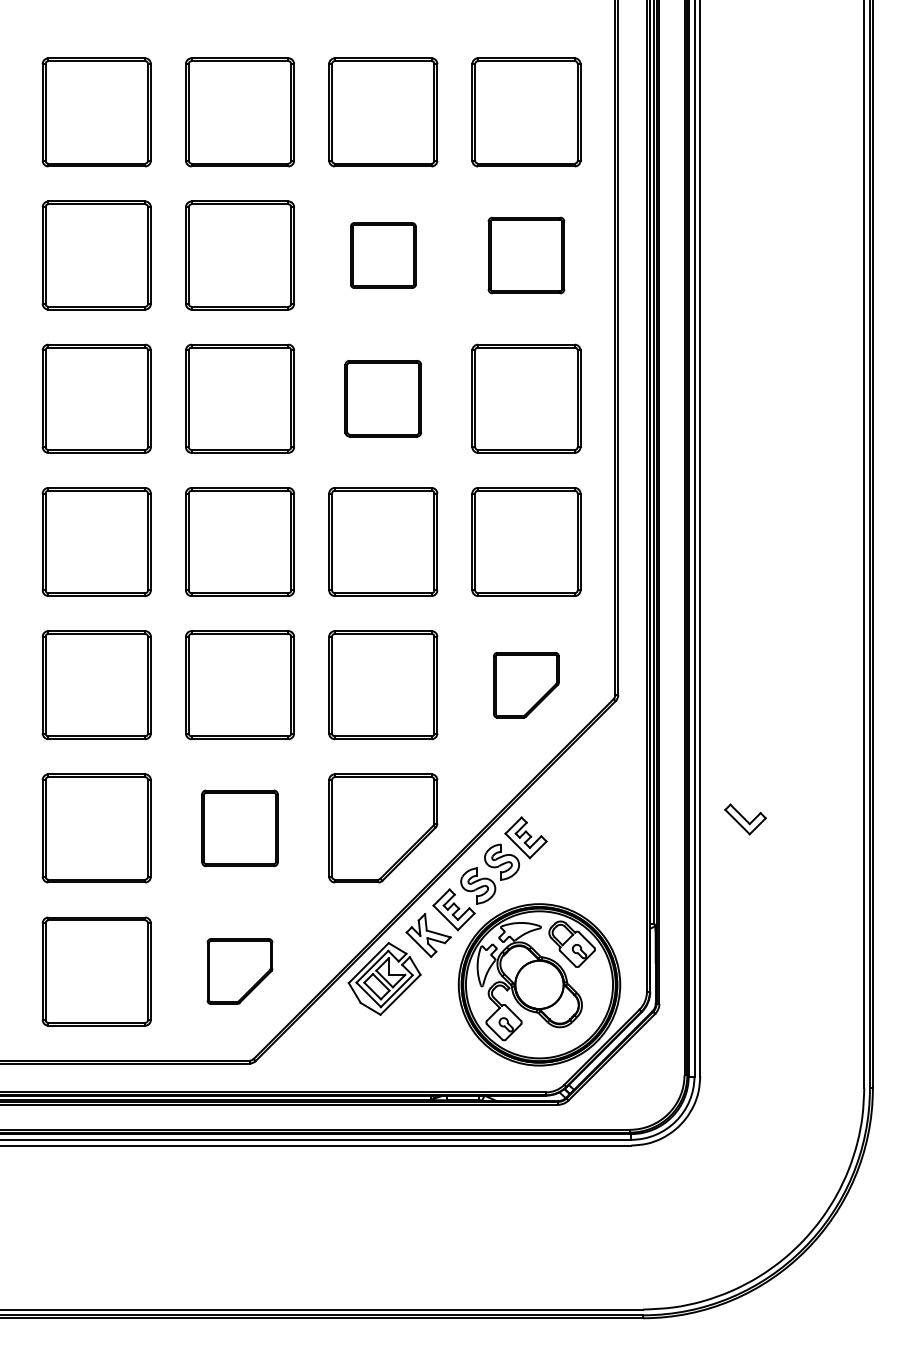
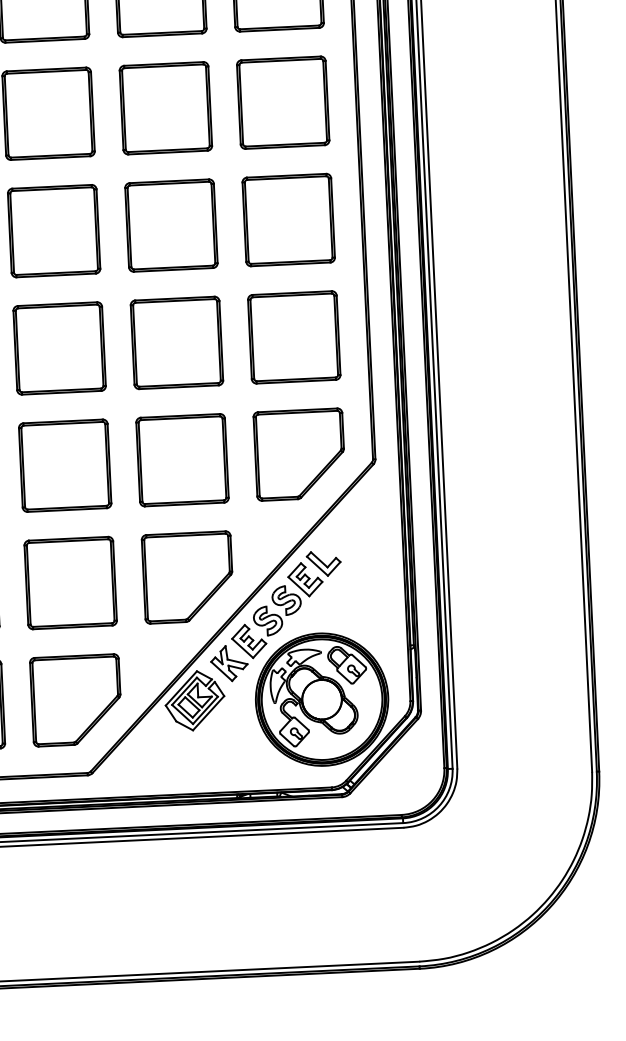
part: (383, 255) -> (166, 108), size x1.67
part: (526, 255) -> (283, 102), size x1.43
part: (383, 398) -> (171, 225), size x1.43
part: (526, 685) -> (299, 454), size x1.67
part: (745, 819) -> (323, 563), moved
part: (239, 828) -> (70, 583), size x1.43
part: (239, 971) -> (75, 700), size x1.67

